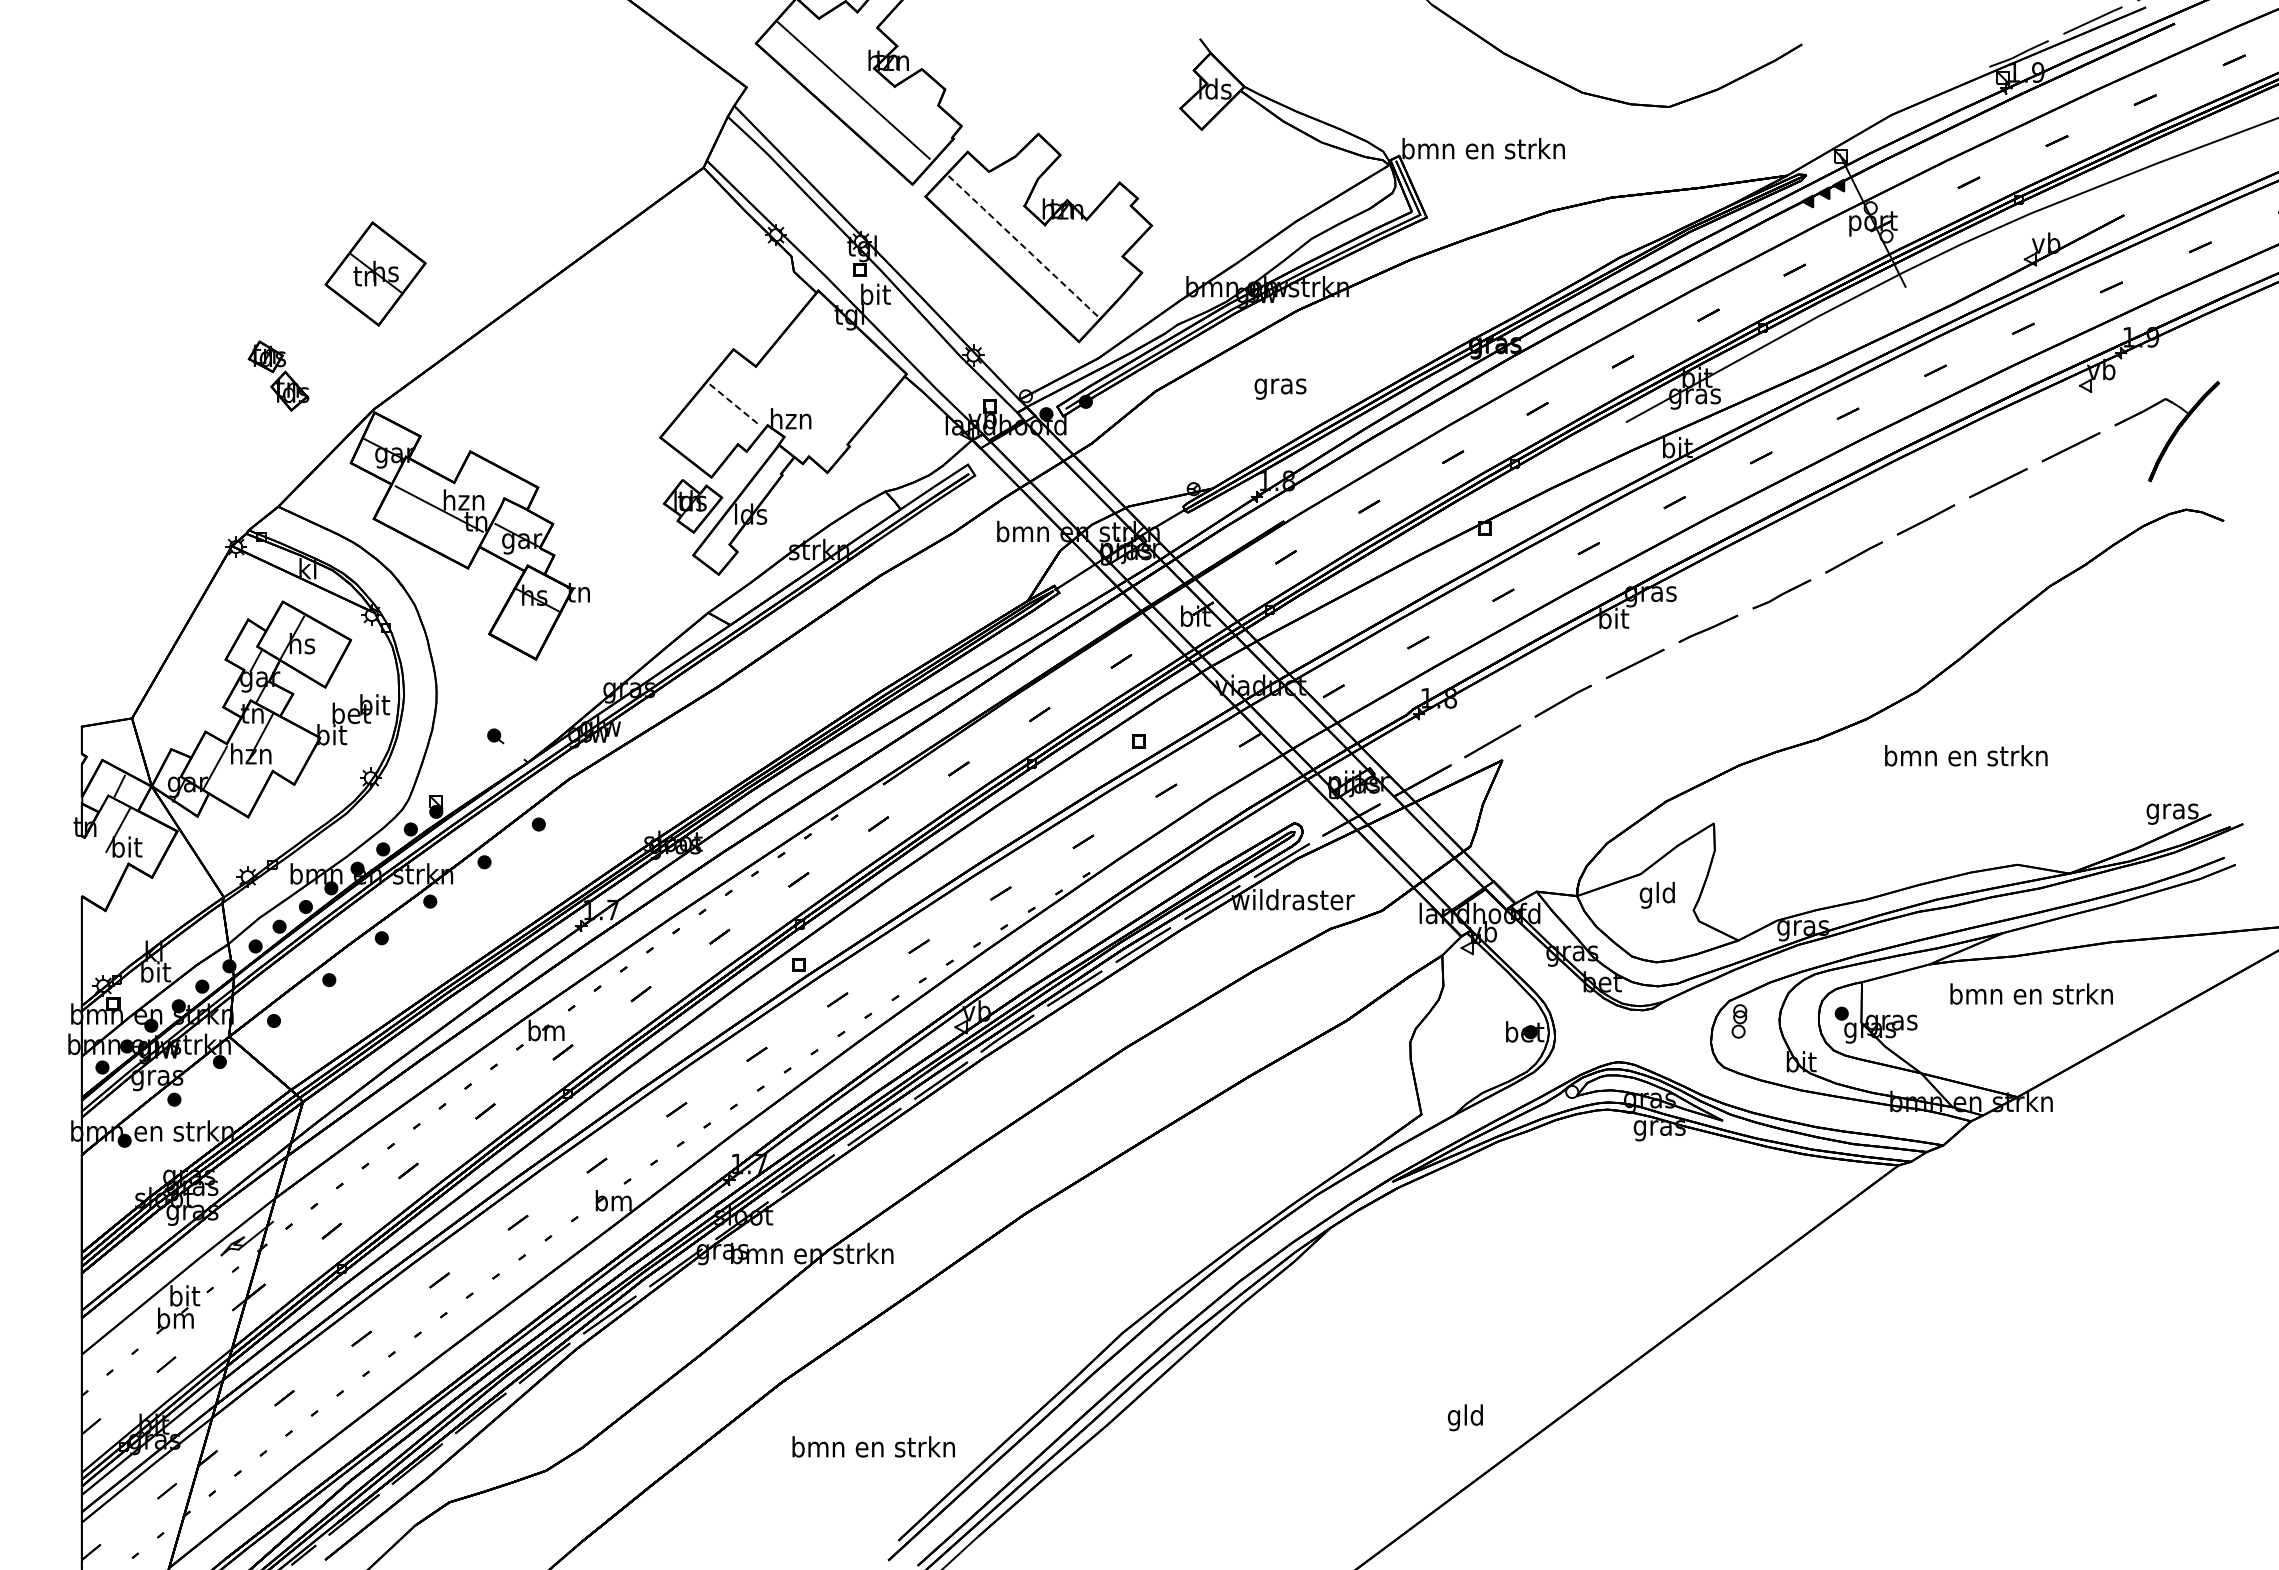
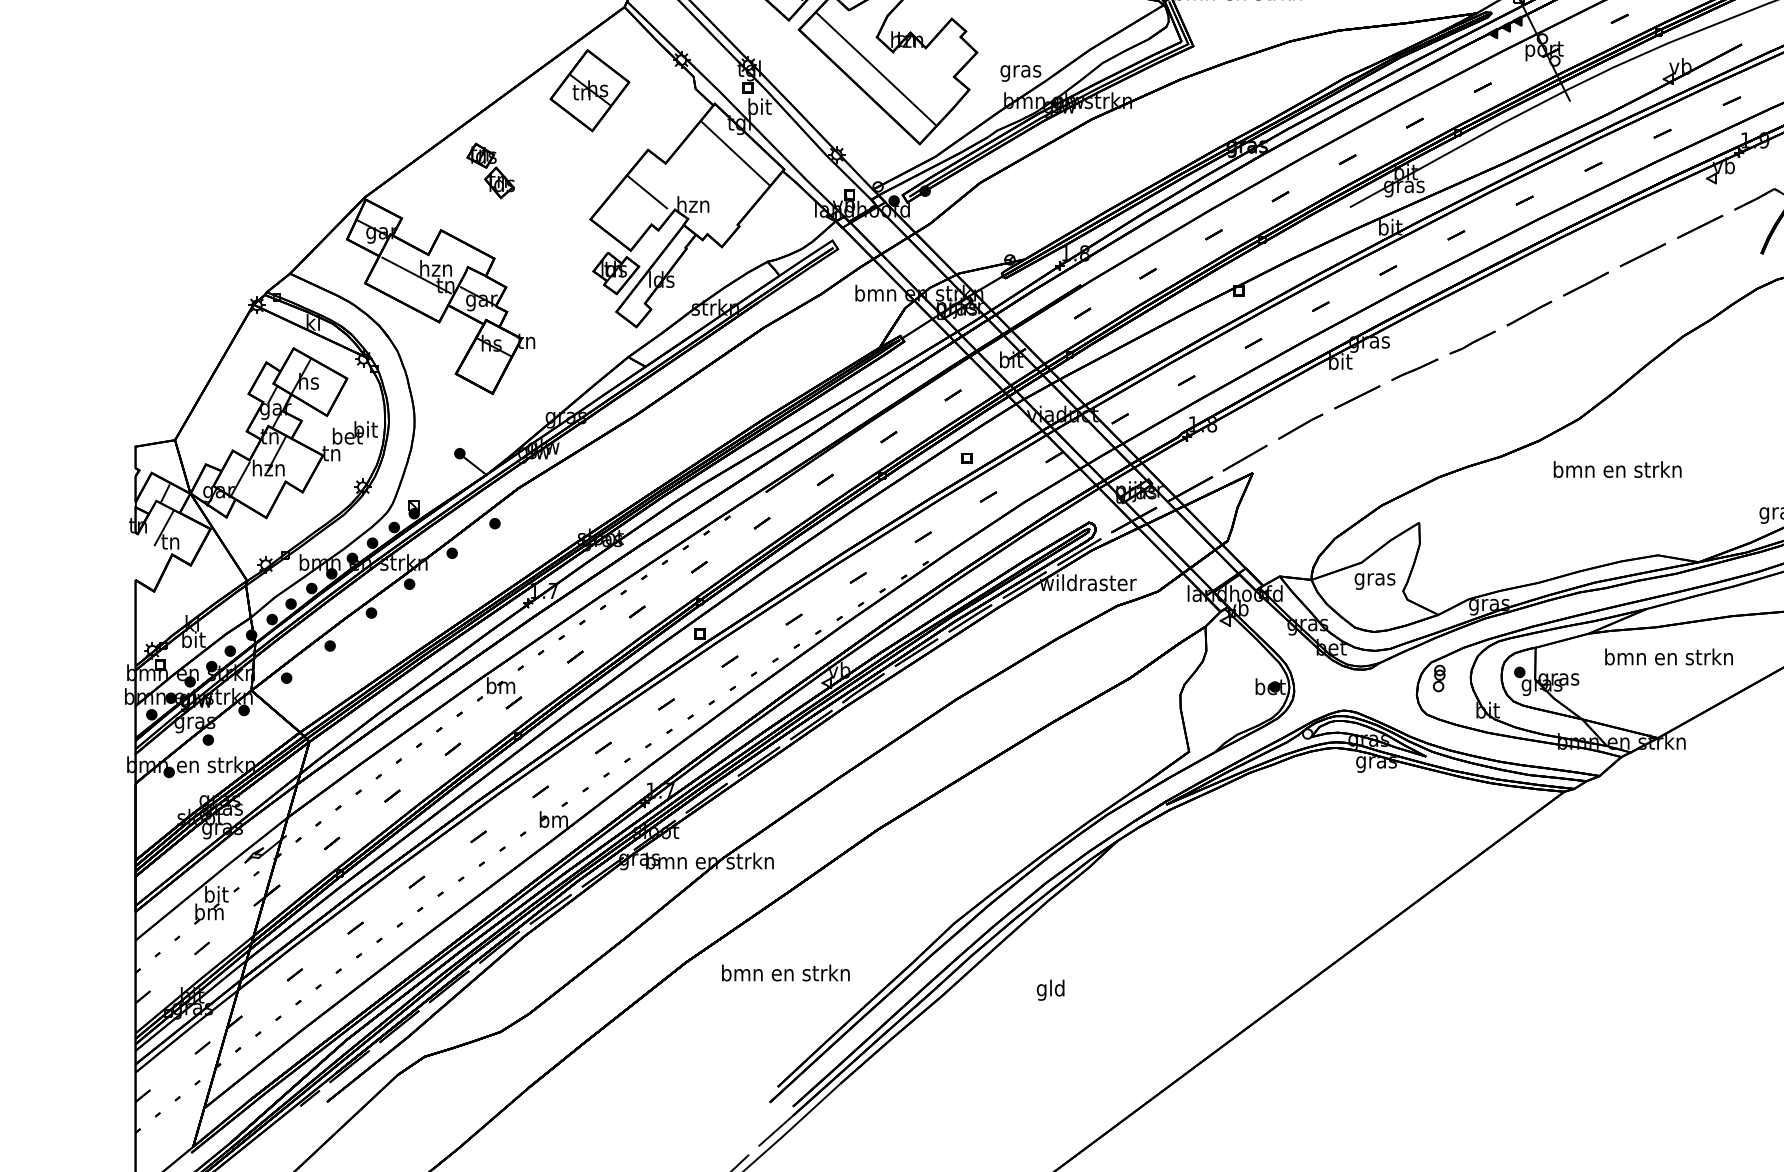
line: (1023, 246) -> (876, 69), dashed -> solid
part: (375, 273) -> (589, 90), moved
line: (844, 353) -> (735, 153), added
part: (278, 375) -> (490, 170), moved
text: (1280, 388) -> (1020, 72), moved
line: (732, 402) -> (647, 191), dashed -> solid
text: (332, 734) -> (332, 452), bit -> tn
line: (513, 751) -> (475, 466), added
text: (127, 846) -> (171, 540), bit -> tn
text: (1657, 894) -> (1374, 578), gld -> gras
text: (1464, 1417) -> (1049, 990), moved
text: (873, 1446) -> (785, 972), moved

